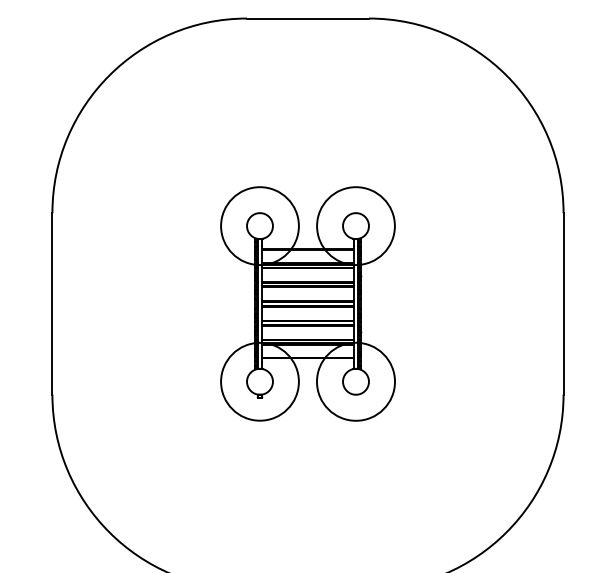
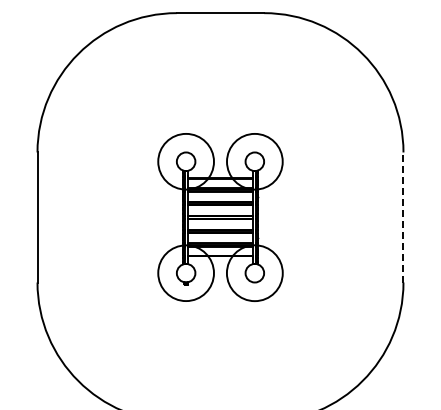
line: (563, 303) -> (403, 217), solid -> dashed

